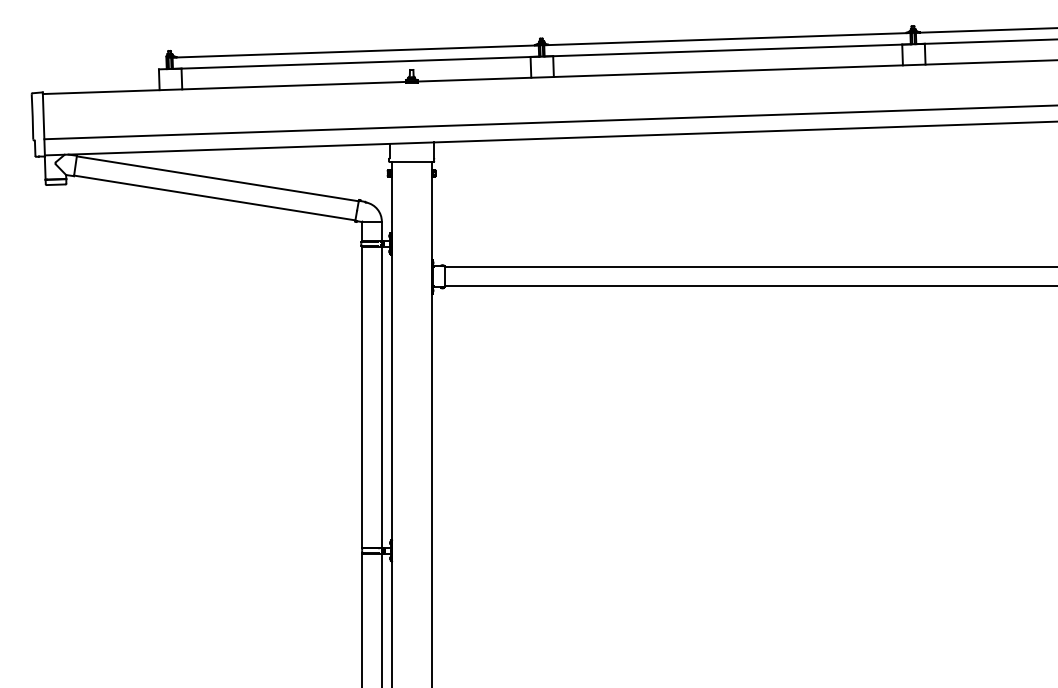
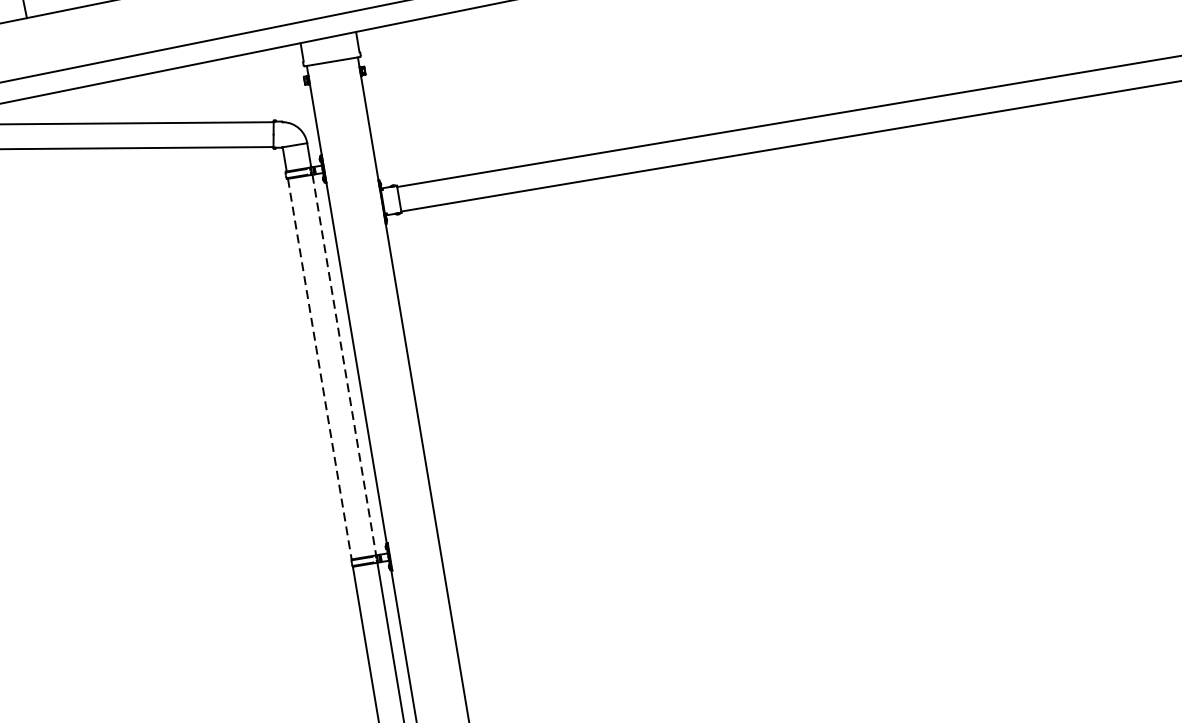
line: (362, 397) -> (319, 369), solid -> dashed
line: (381, 397) -> (343, 365), solid -> dashed

